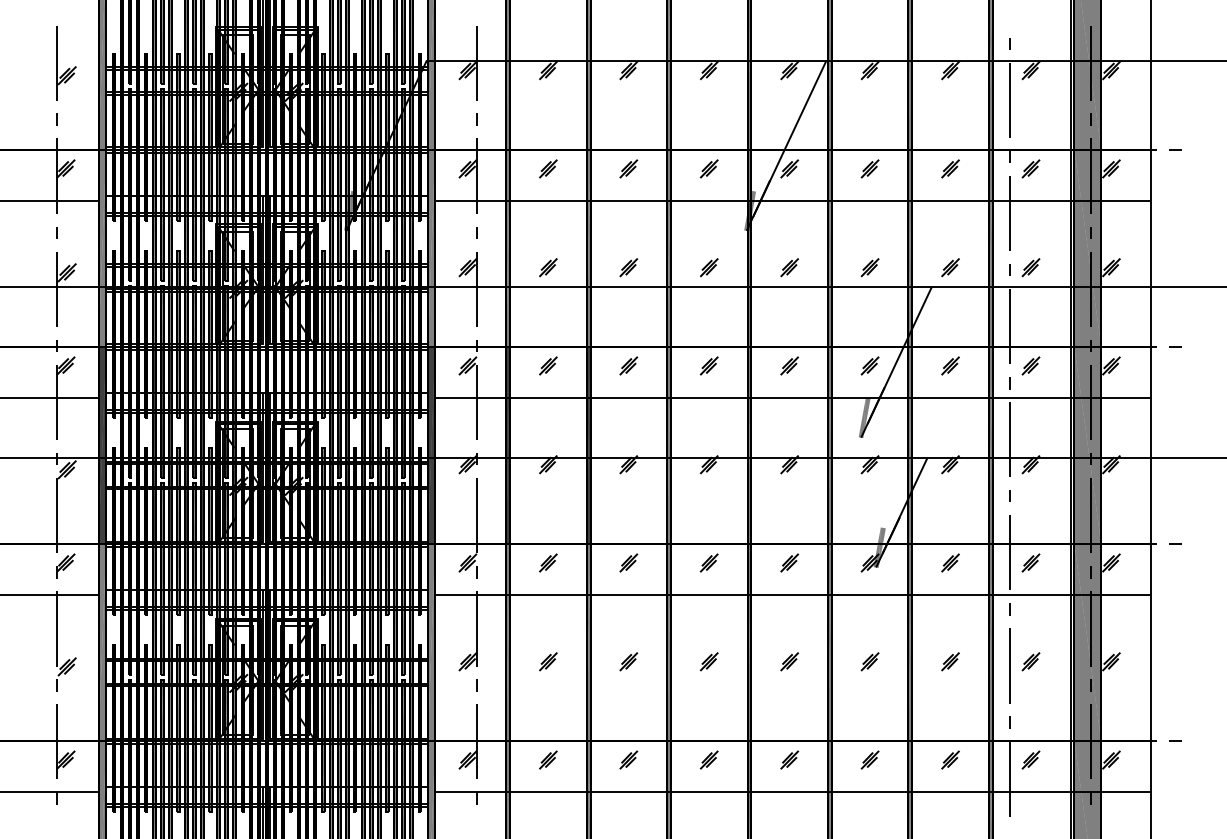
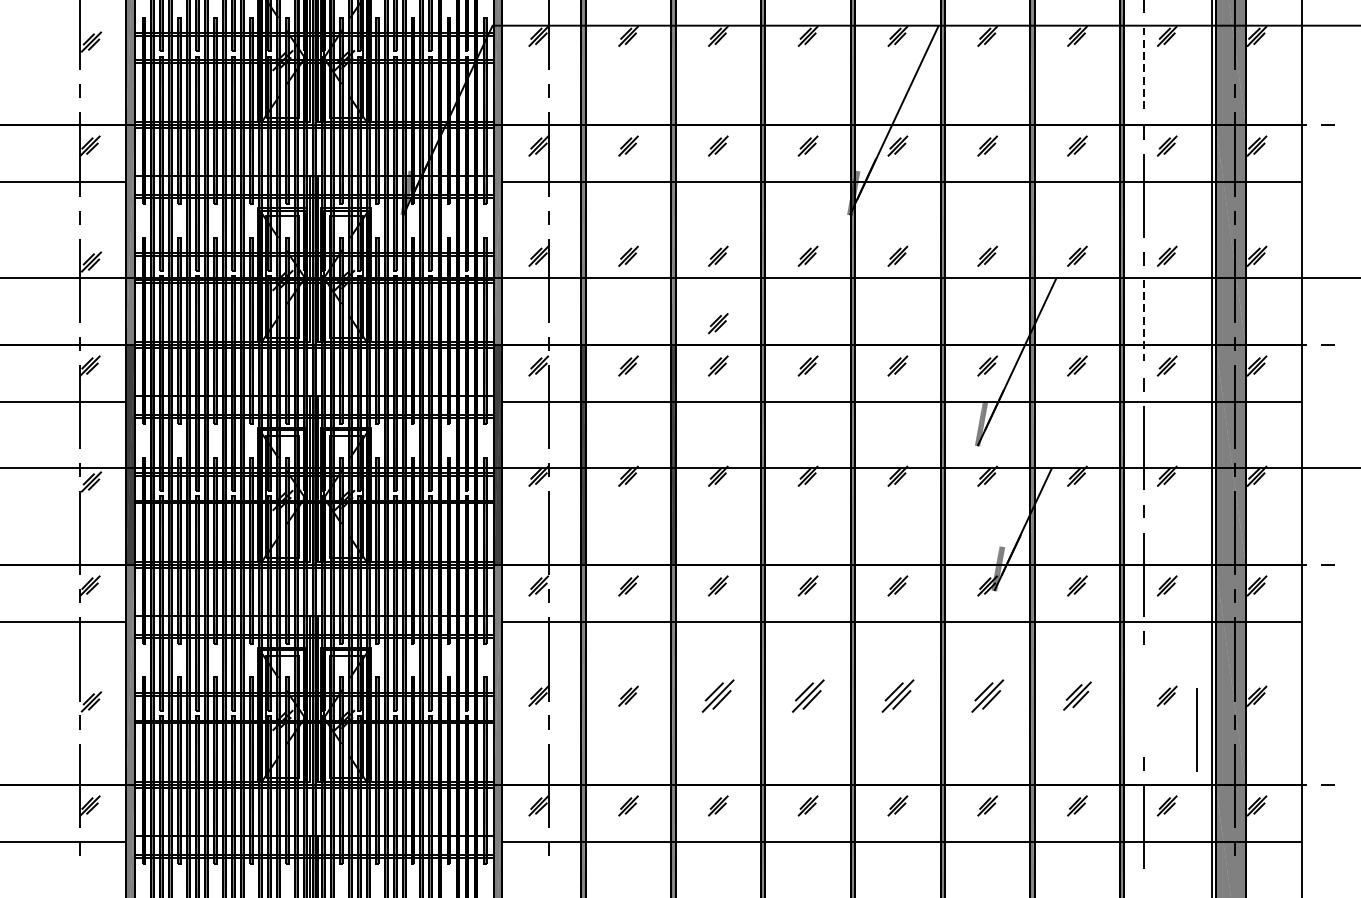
line: (1009, 100) -> (1143, 69), solid -> dashed
line: (1009, 326) -> (1143, 322), solid -> dashed
part: (628, 327) -> (717, 323), added
part: (628, 661) -> (717, 695), size x1.6
part: (708, 661) -> (807, 695), size x1.6
part: (789, 661) -> (897, 695), size x1.6
part: (869, 661) -> (986, 695), size x1.6
part: (950, 661) -> (1077, 695), size x1.4
line: (1009, 665) -> (1196, 729), moved

